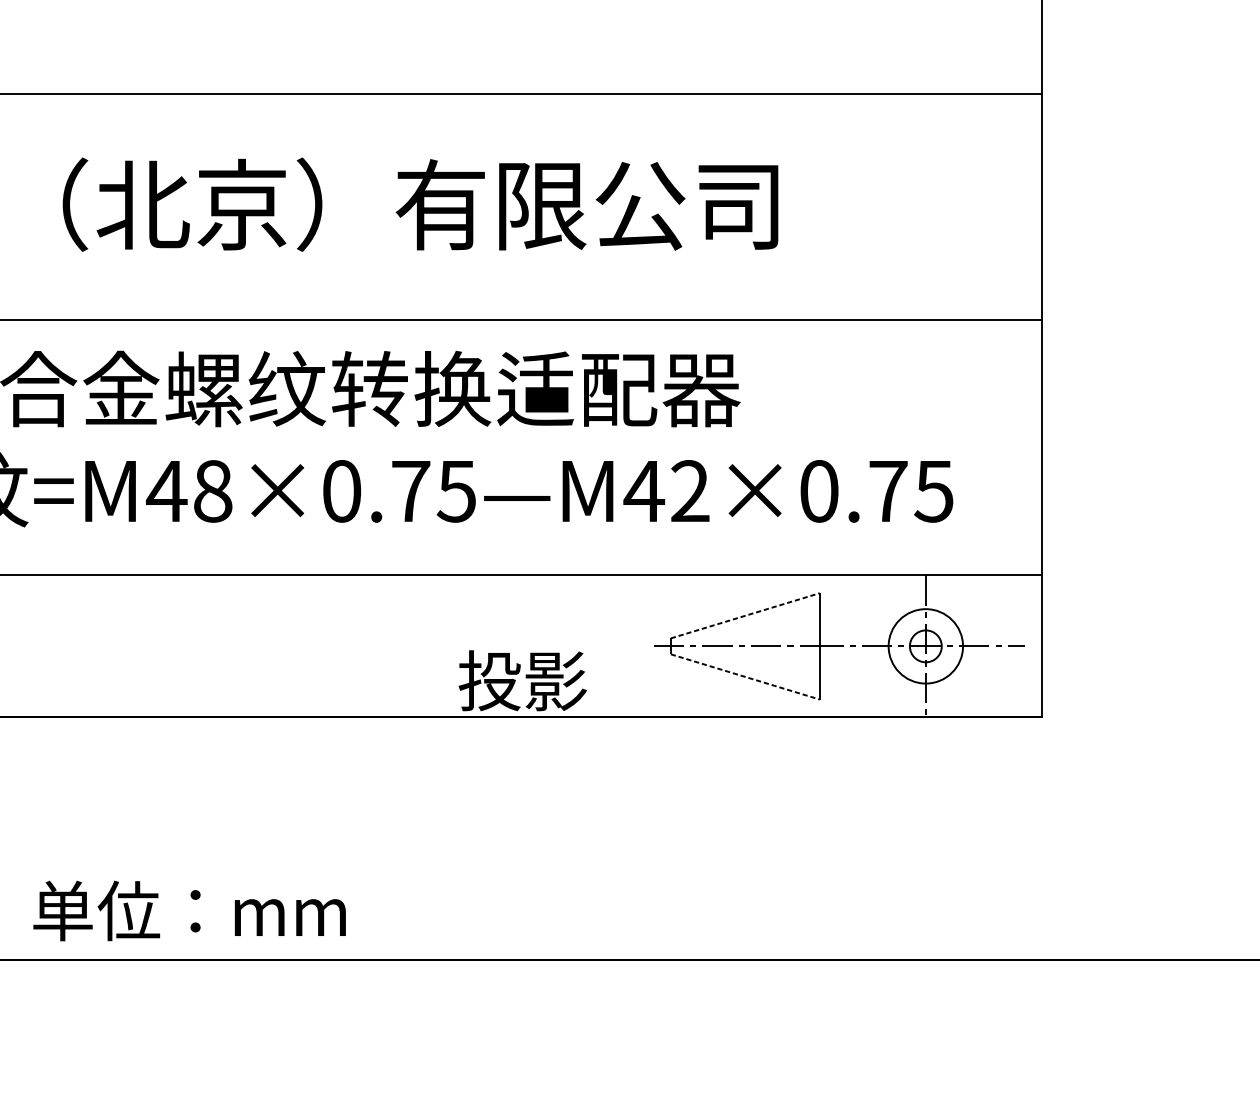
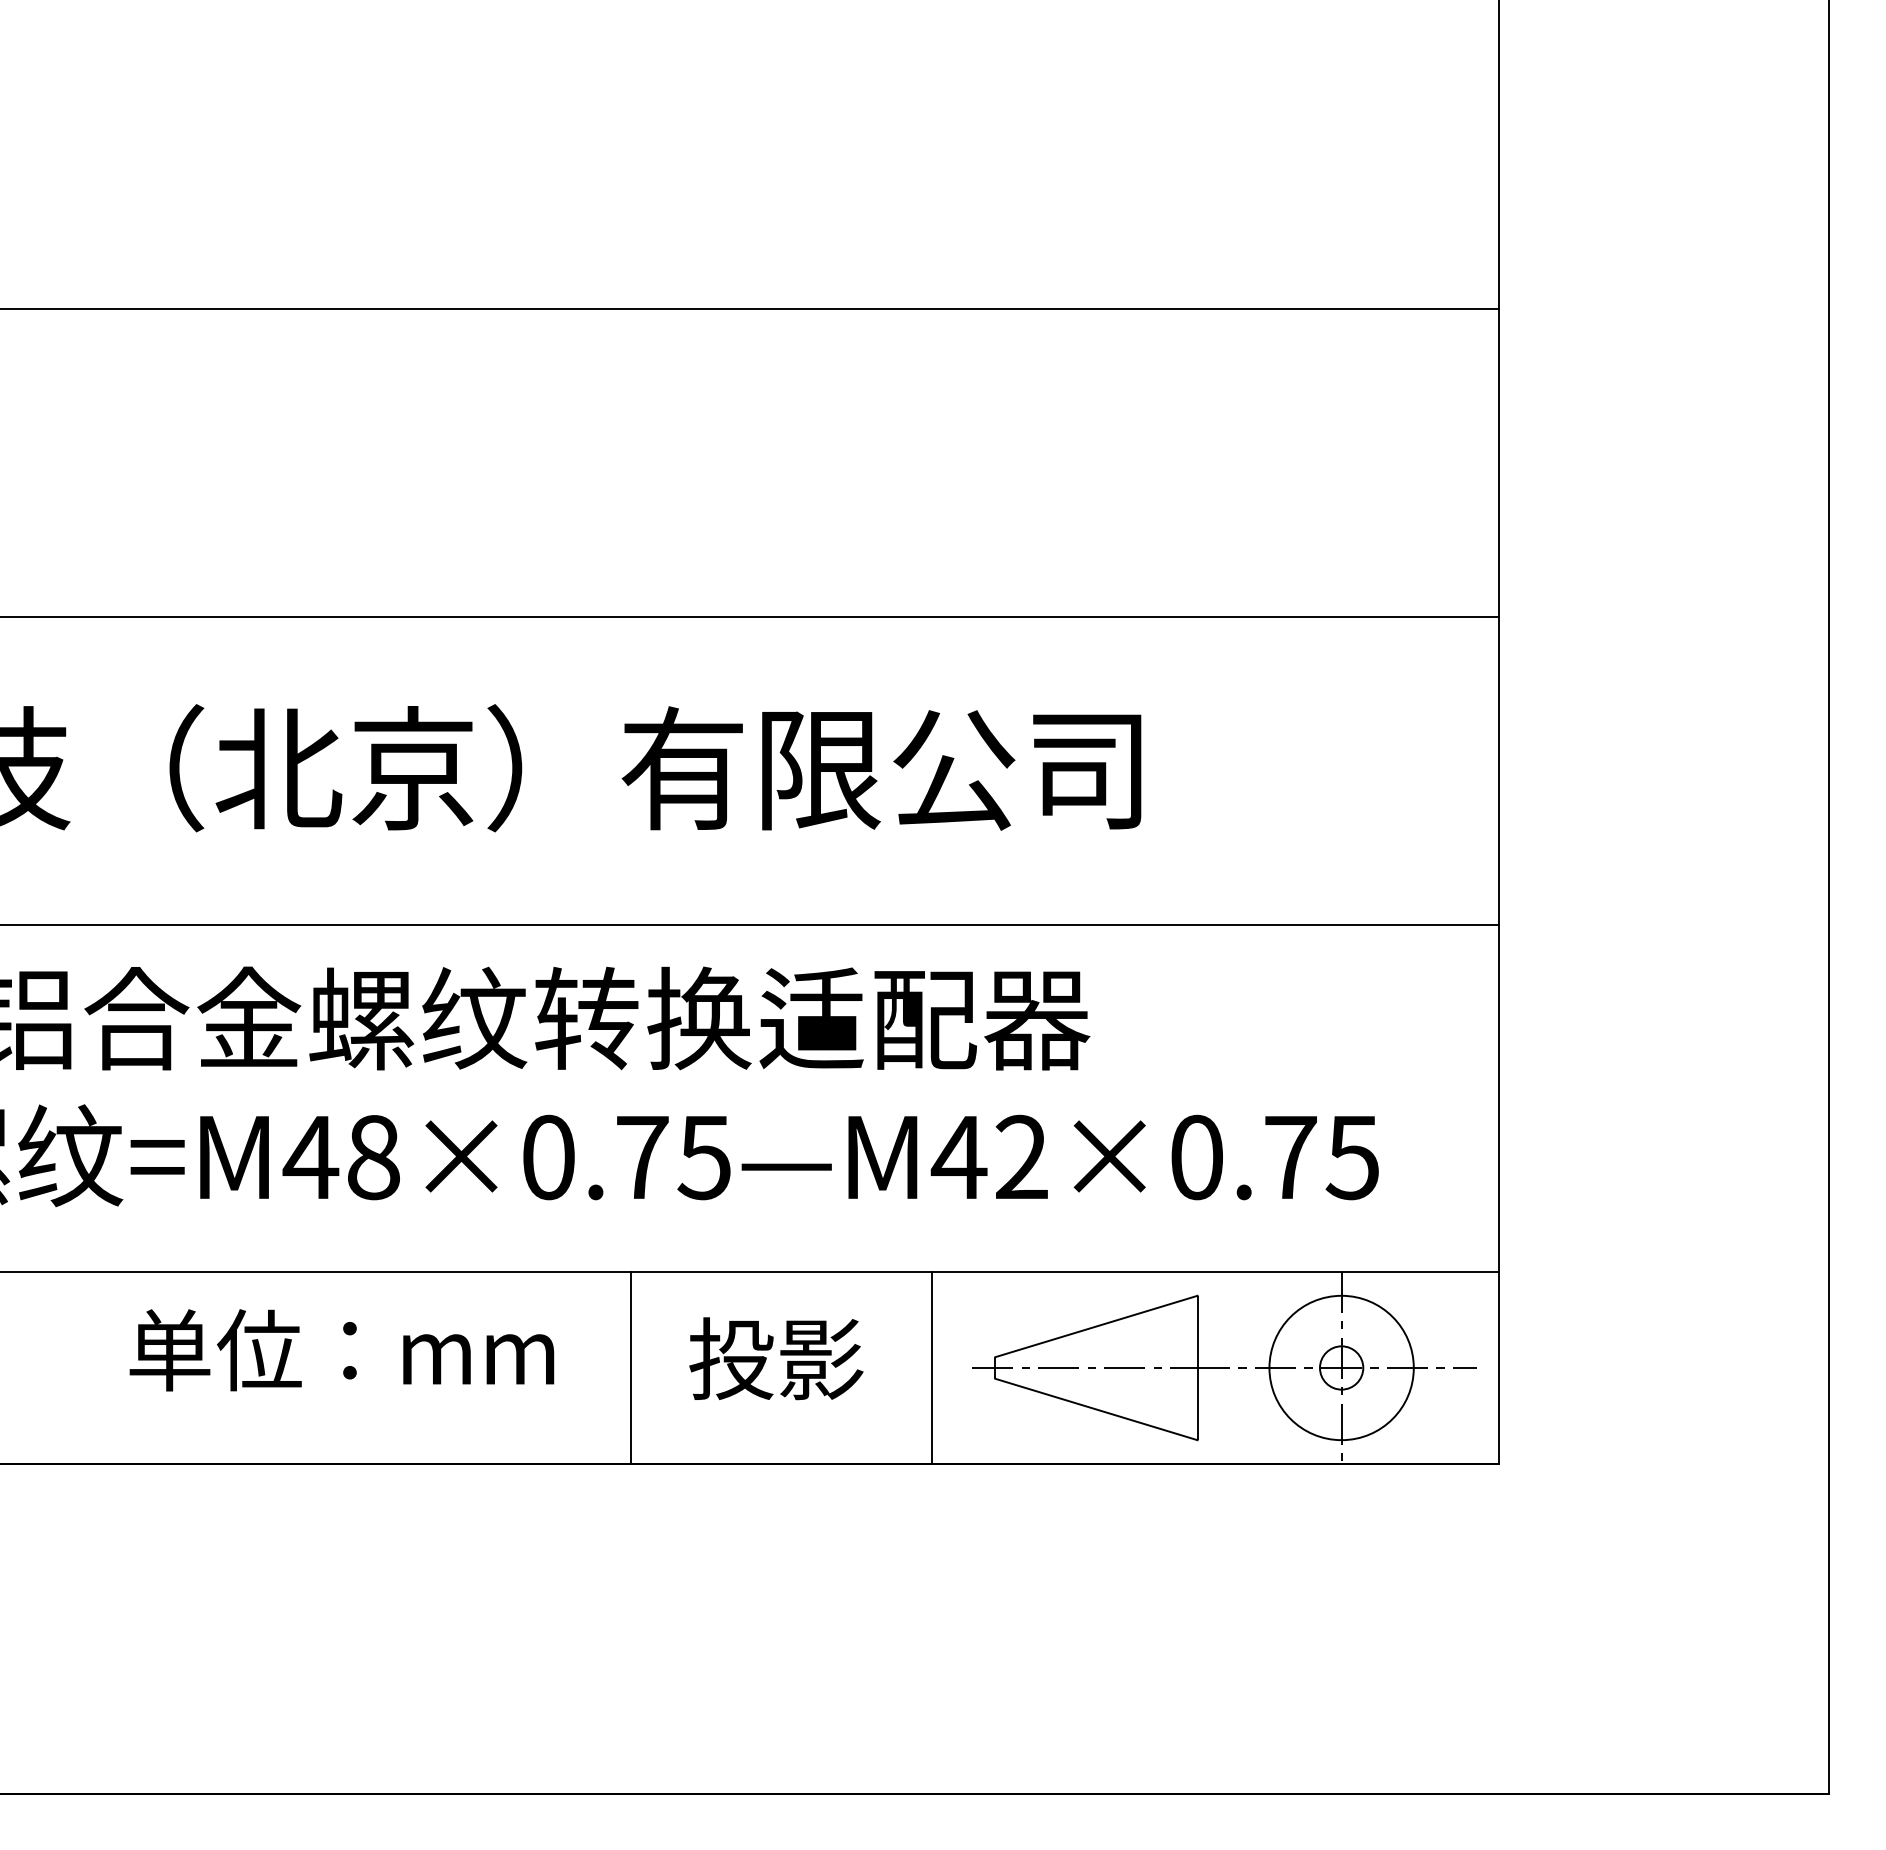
line: (745, 615) -> (1096, 1326), dashed -> solid
line: (402, 646) -> (630, 1367), added
line: (624, 646) -> (932, 1367), added
circle: (925, 646) -> (1341, 1367), size x1.43
line: (745, 676) -> (1096, 1409), dashed -> solid
text: (522, 680) -> (776, 1358), moved
text: (189, 911) -> (341, 1350), moved

